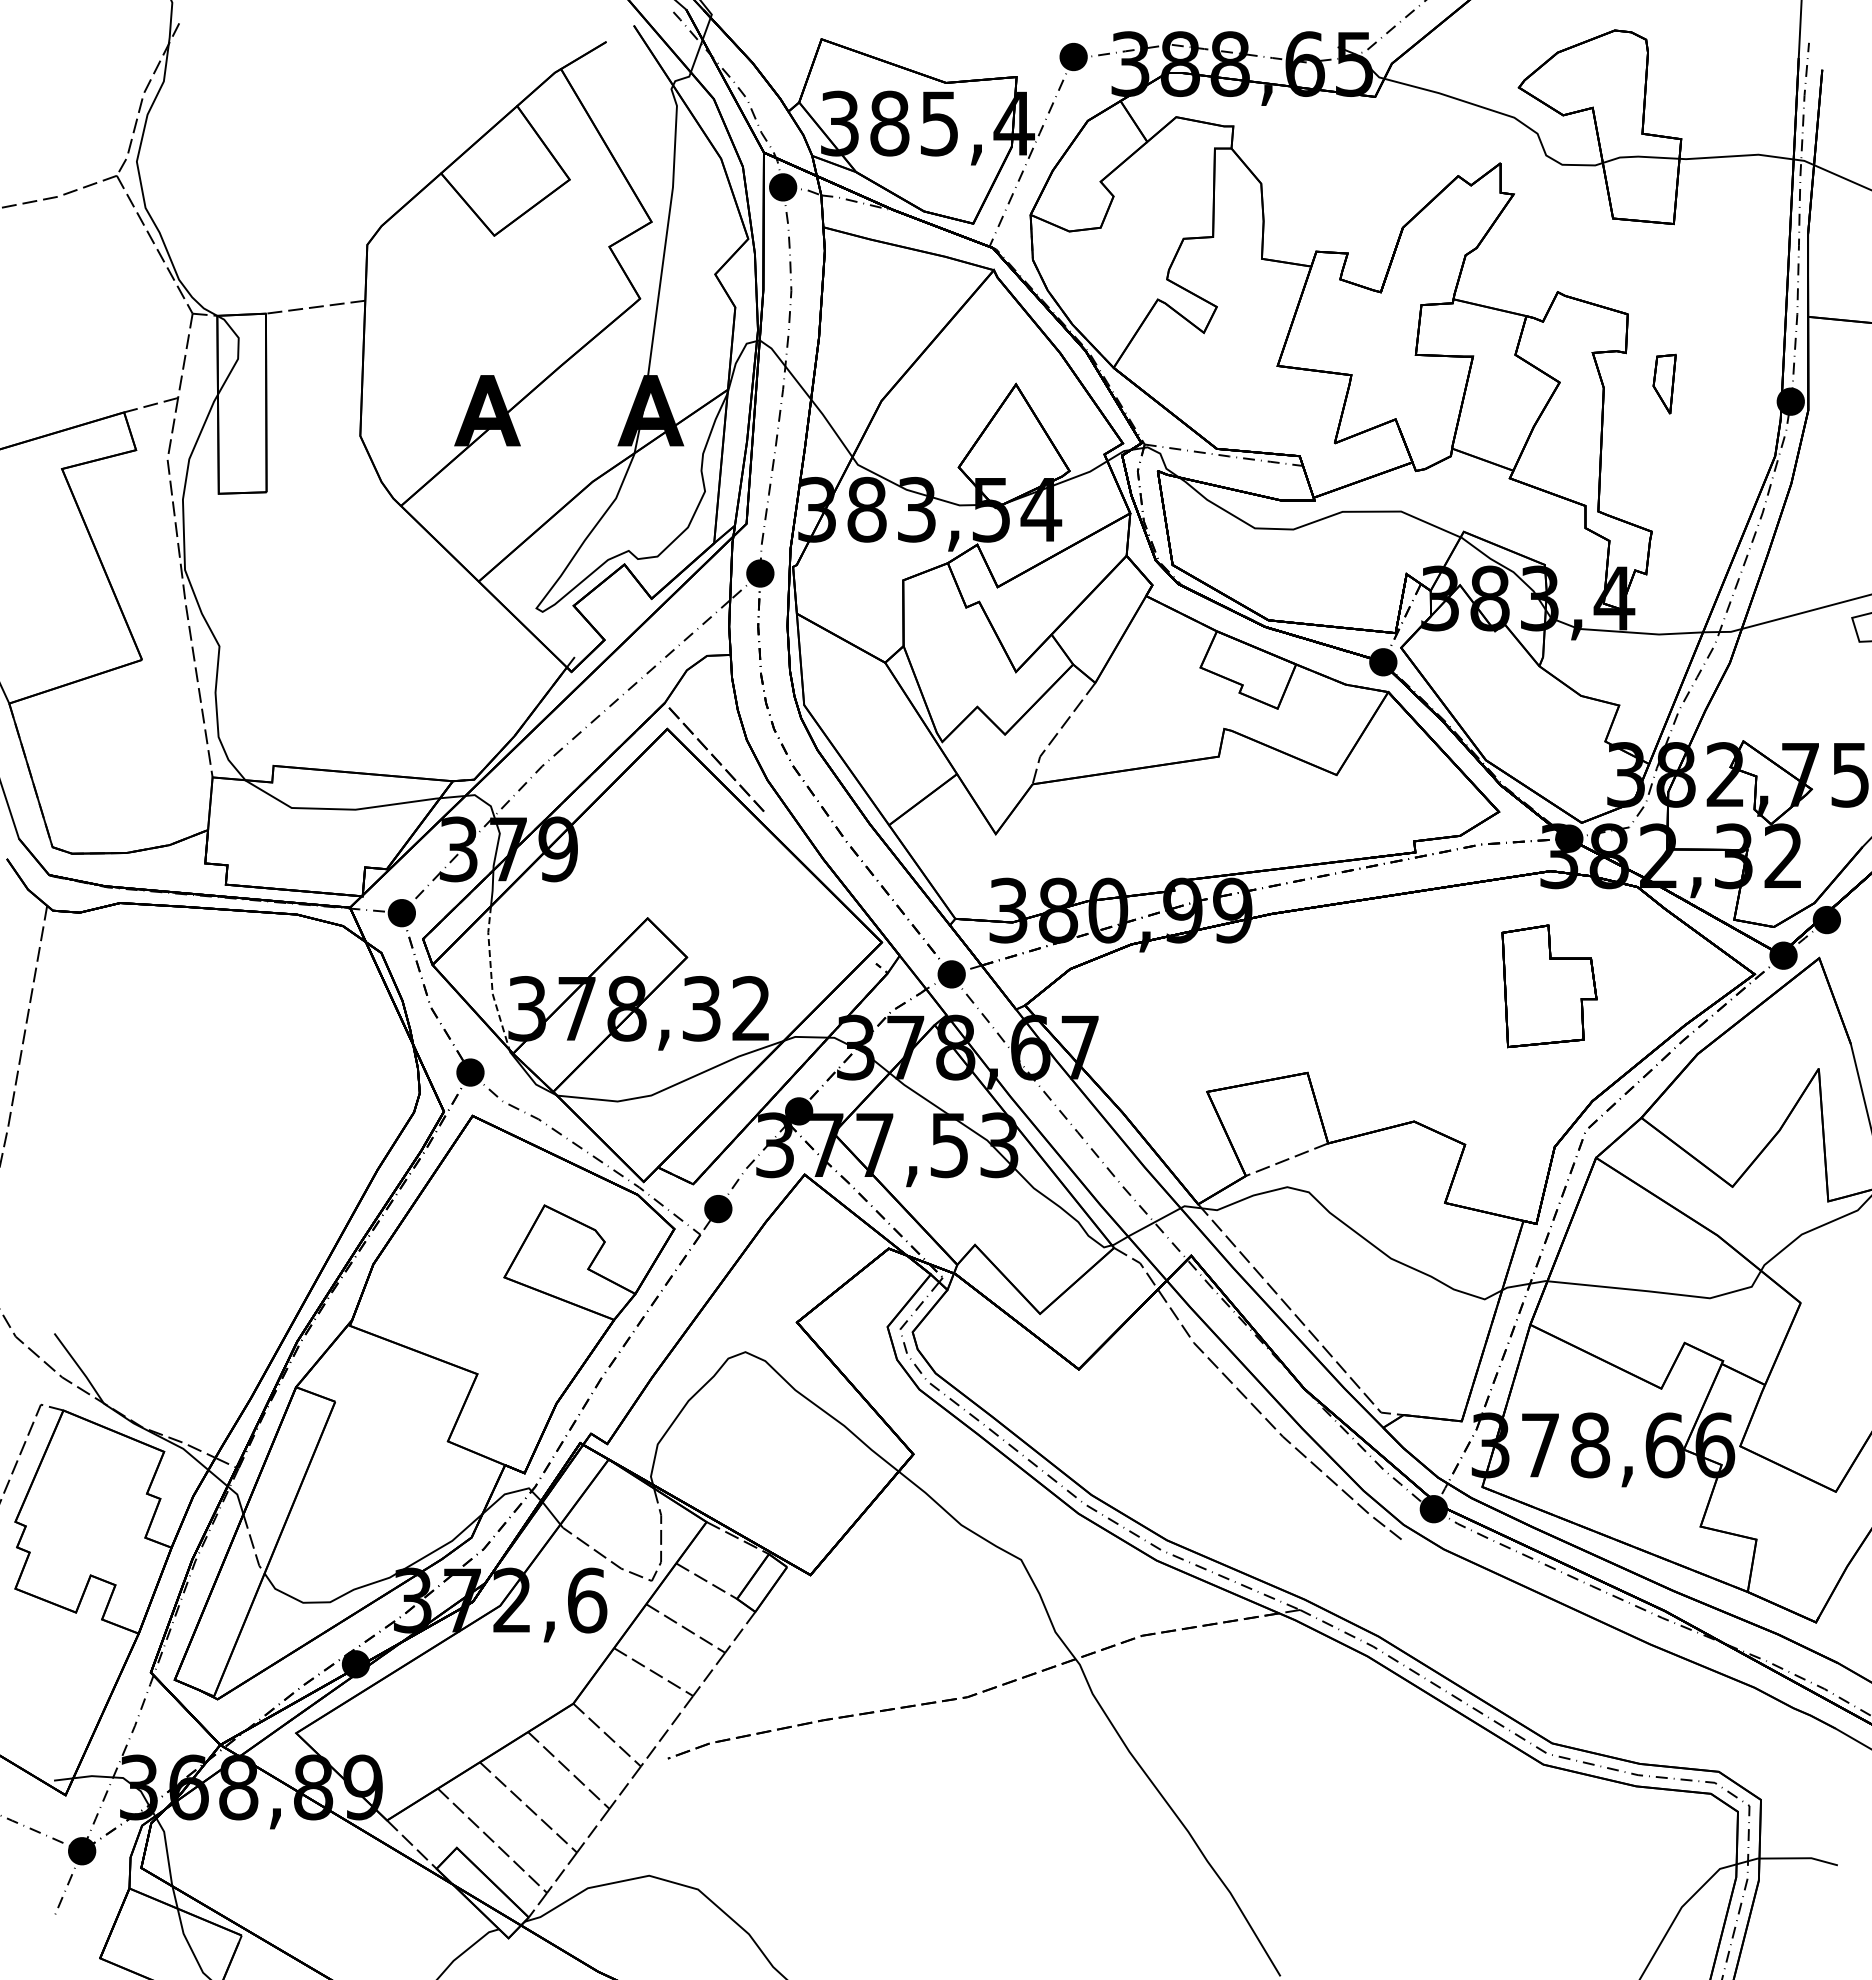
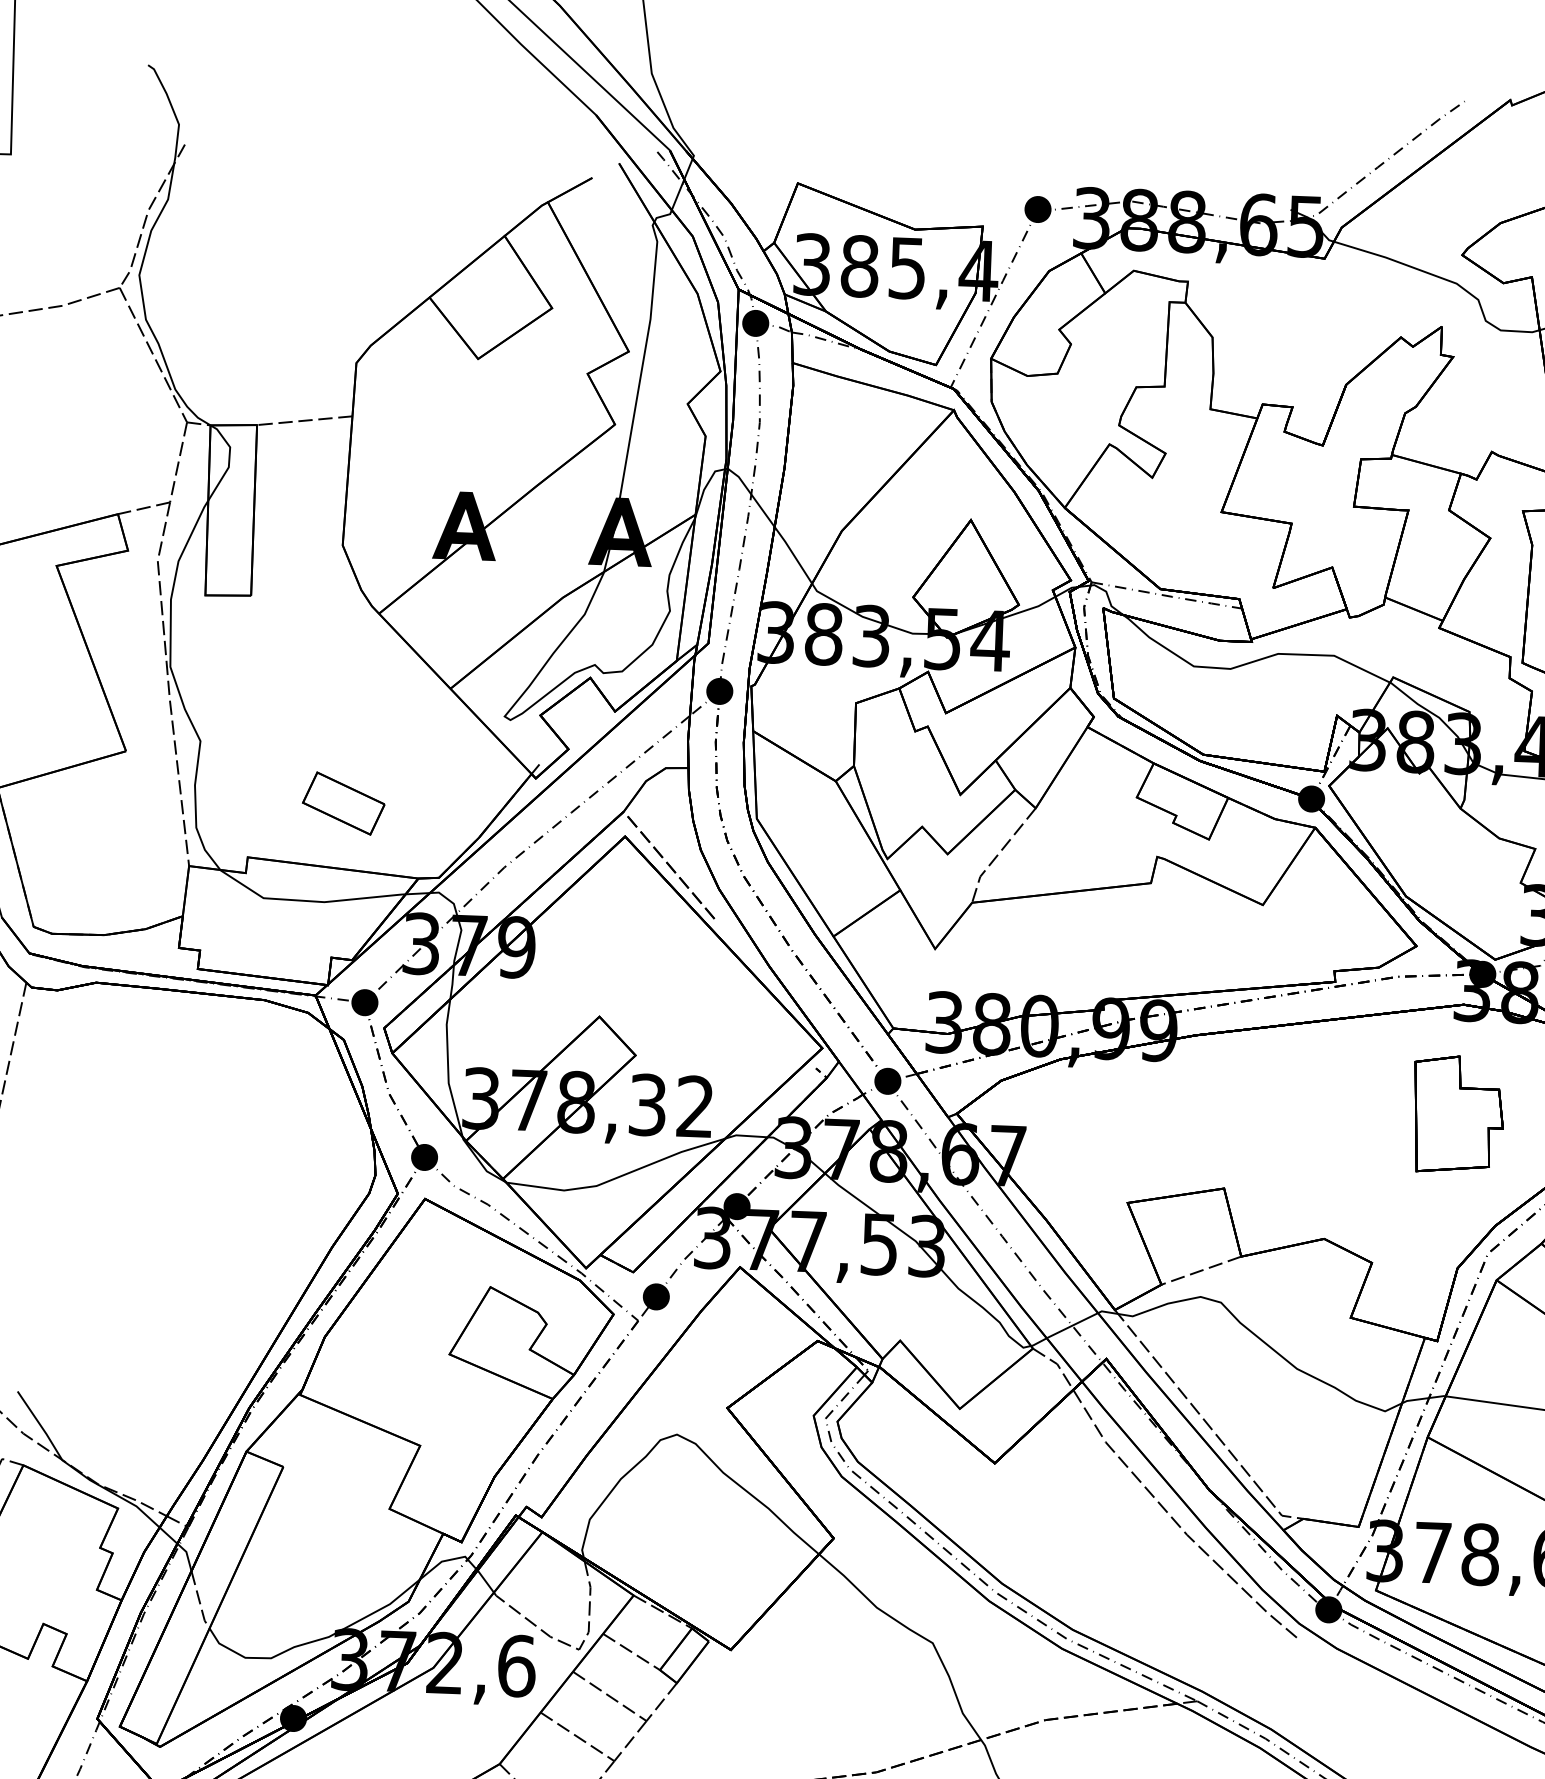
part: (371, 705) -> (343, 803), added
line: (491, 979) -> (448, 1069), dashed -> solid

